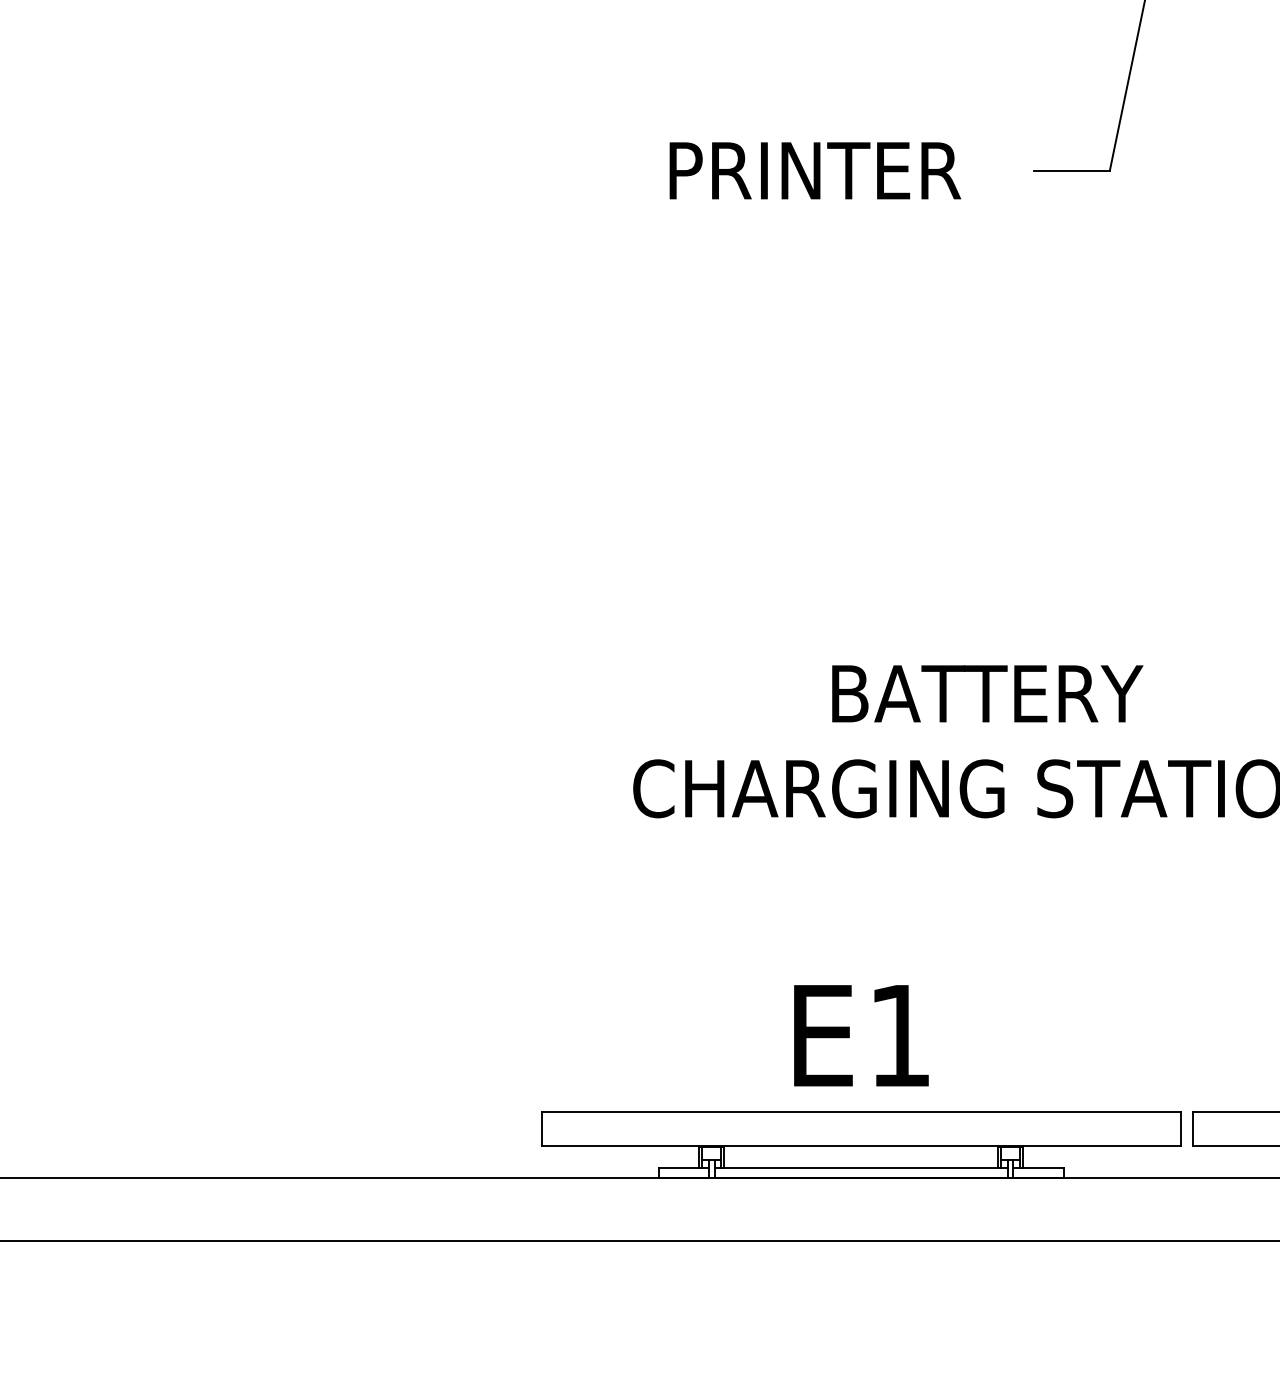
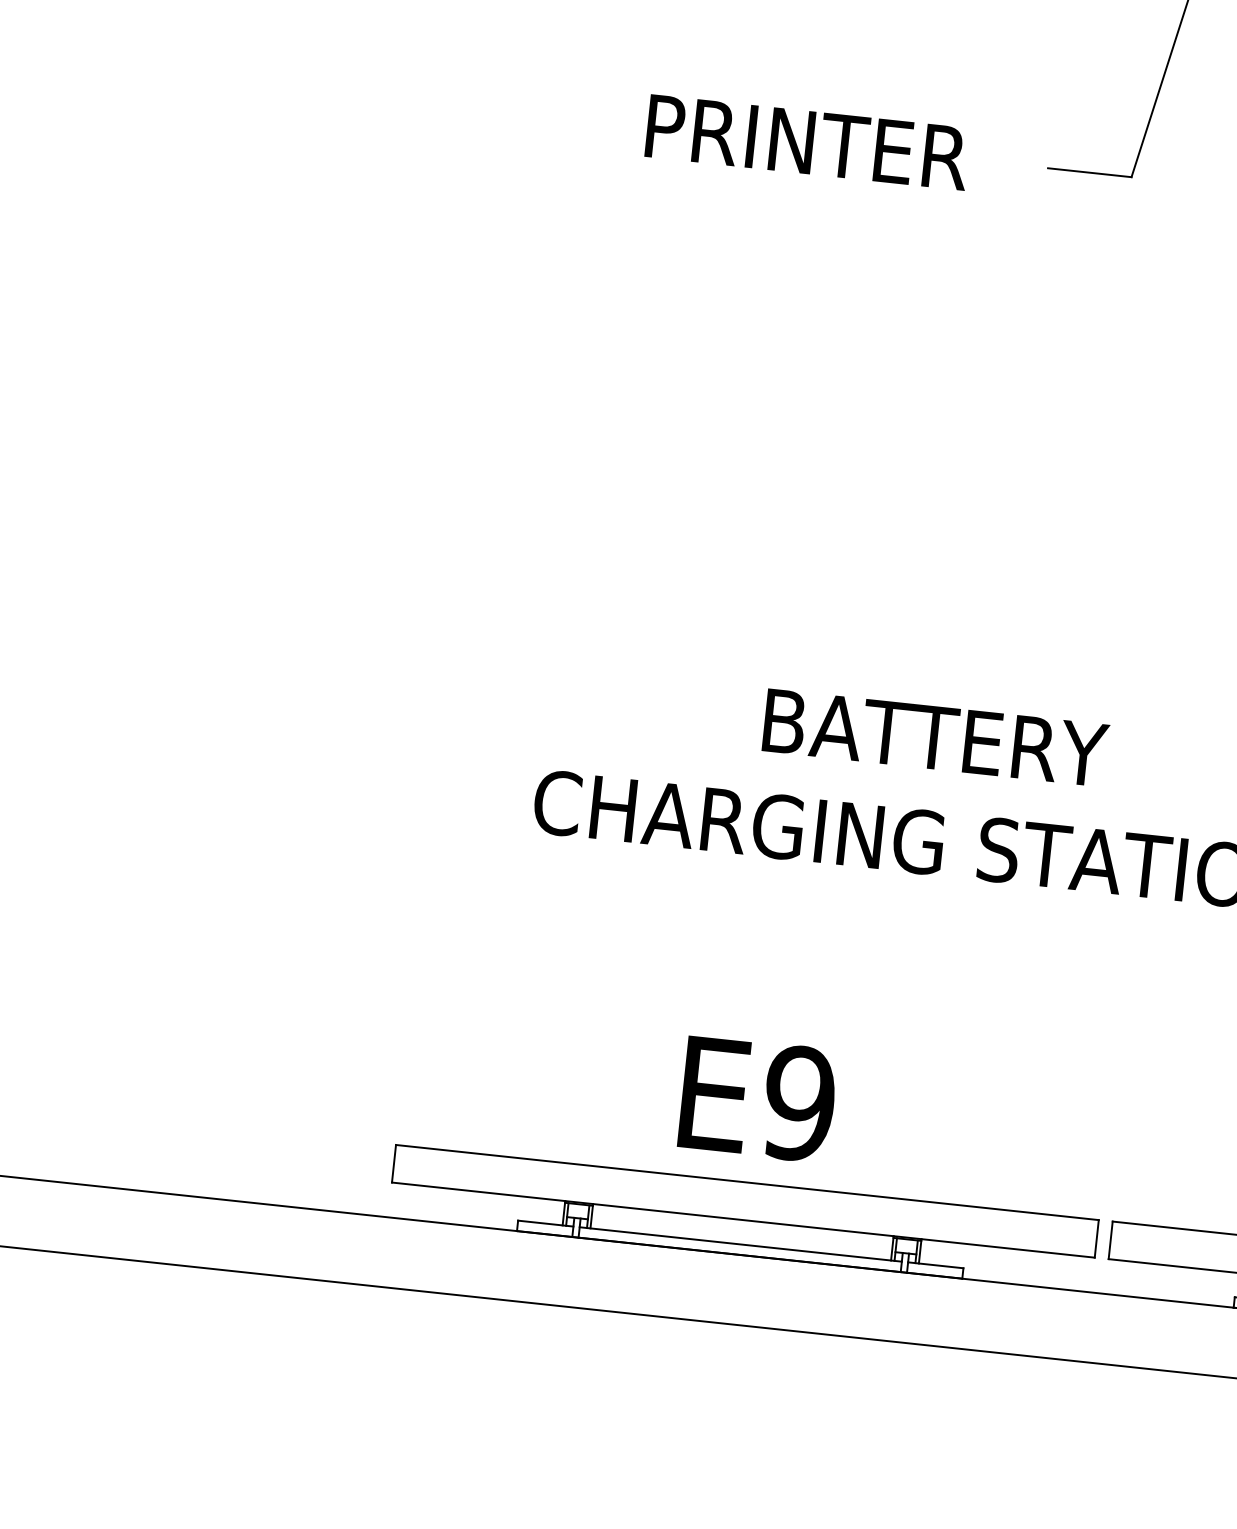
text: (899, 1035) -> (798, 1103), E1 -> E9

